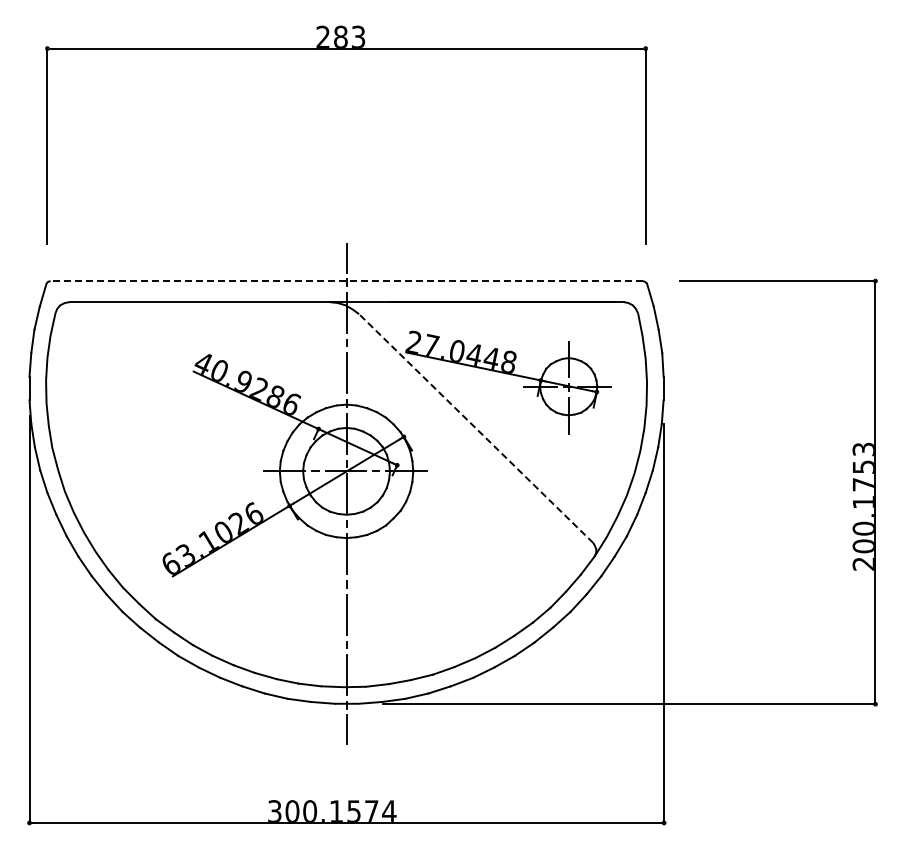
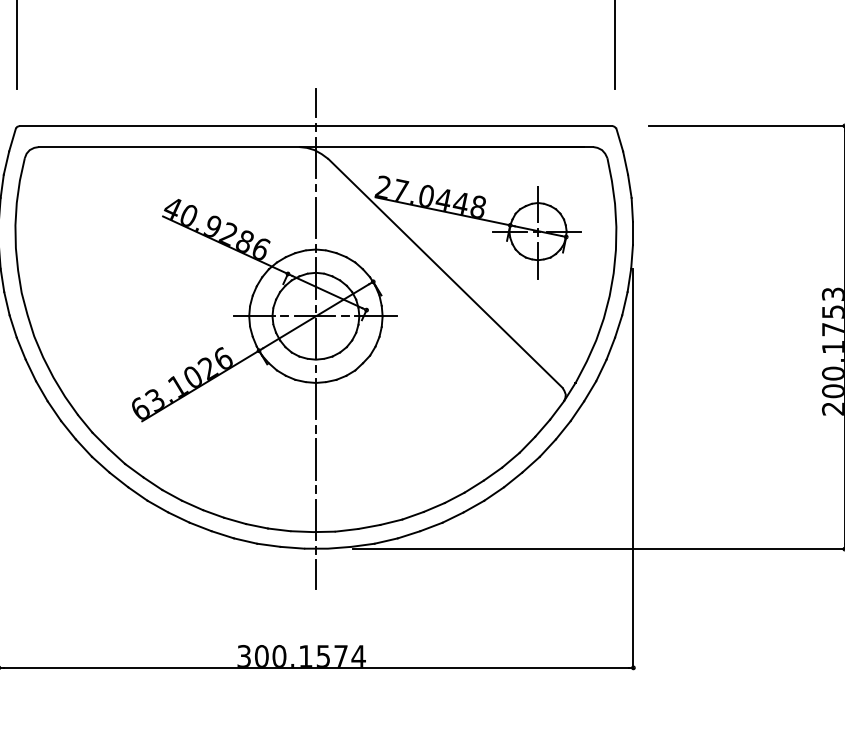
line: (346, 281) -> (315, 126), dashed -> solid
line: (476, 428) -> (445, 273), dashed -> solid

